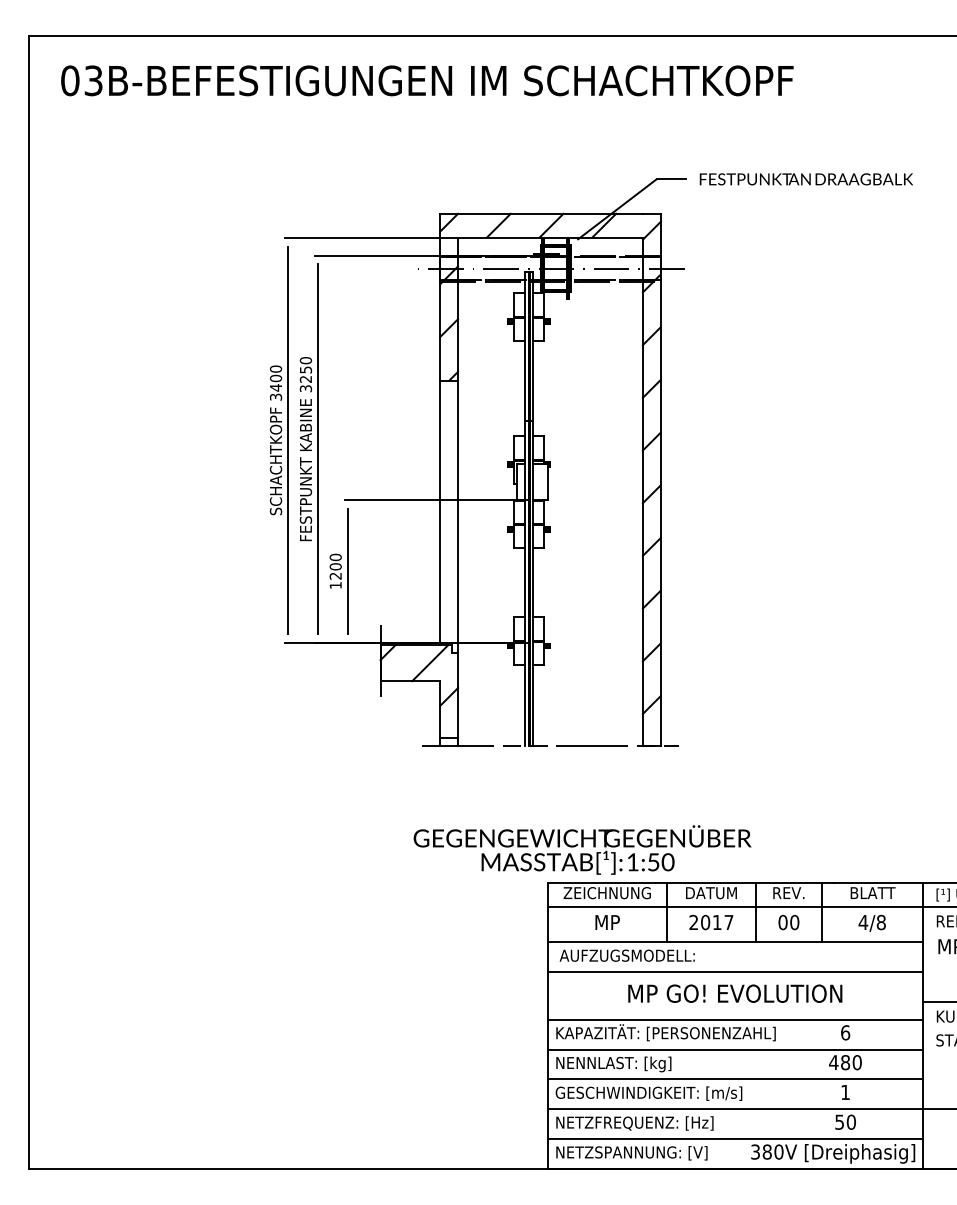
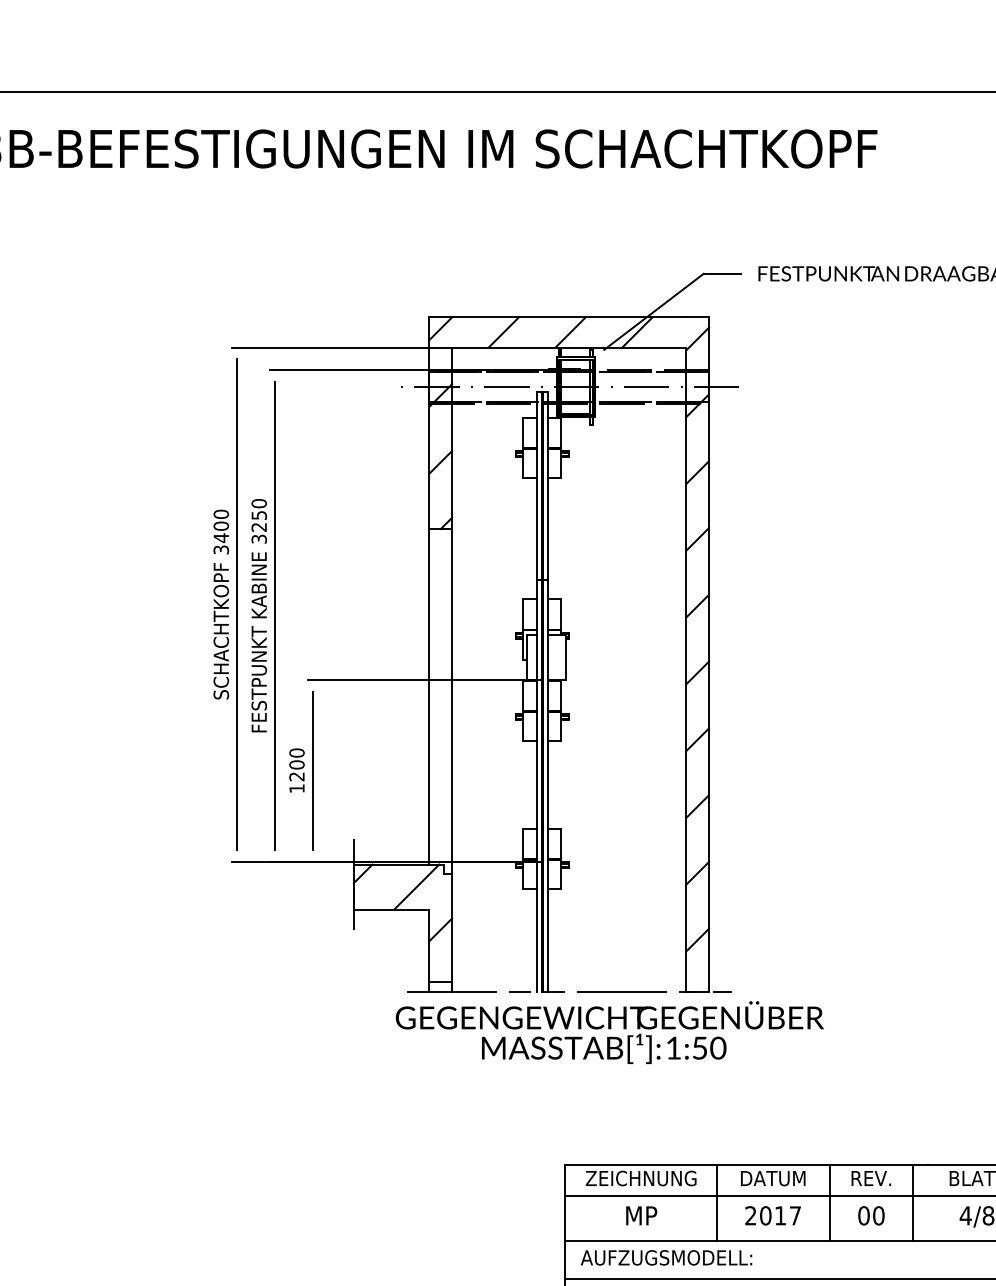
text: (582, 849) -> (609, 1031), moved

